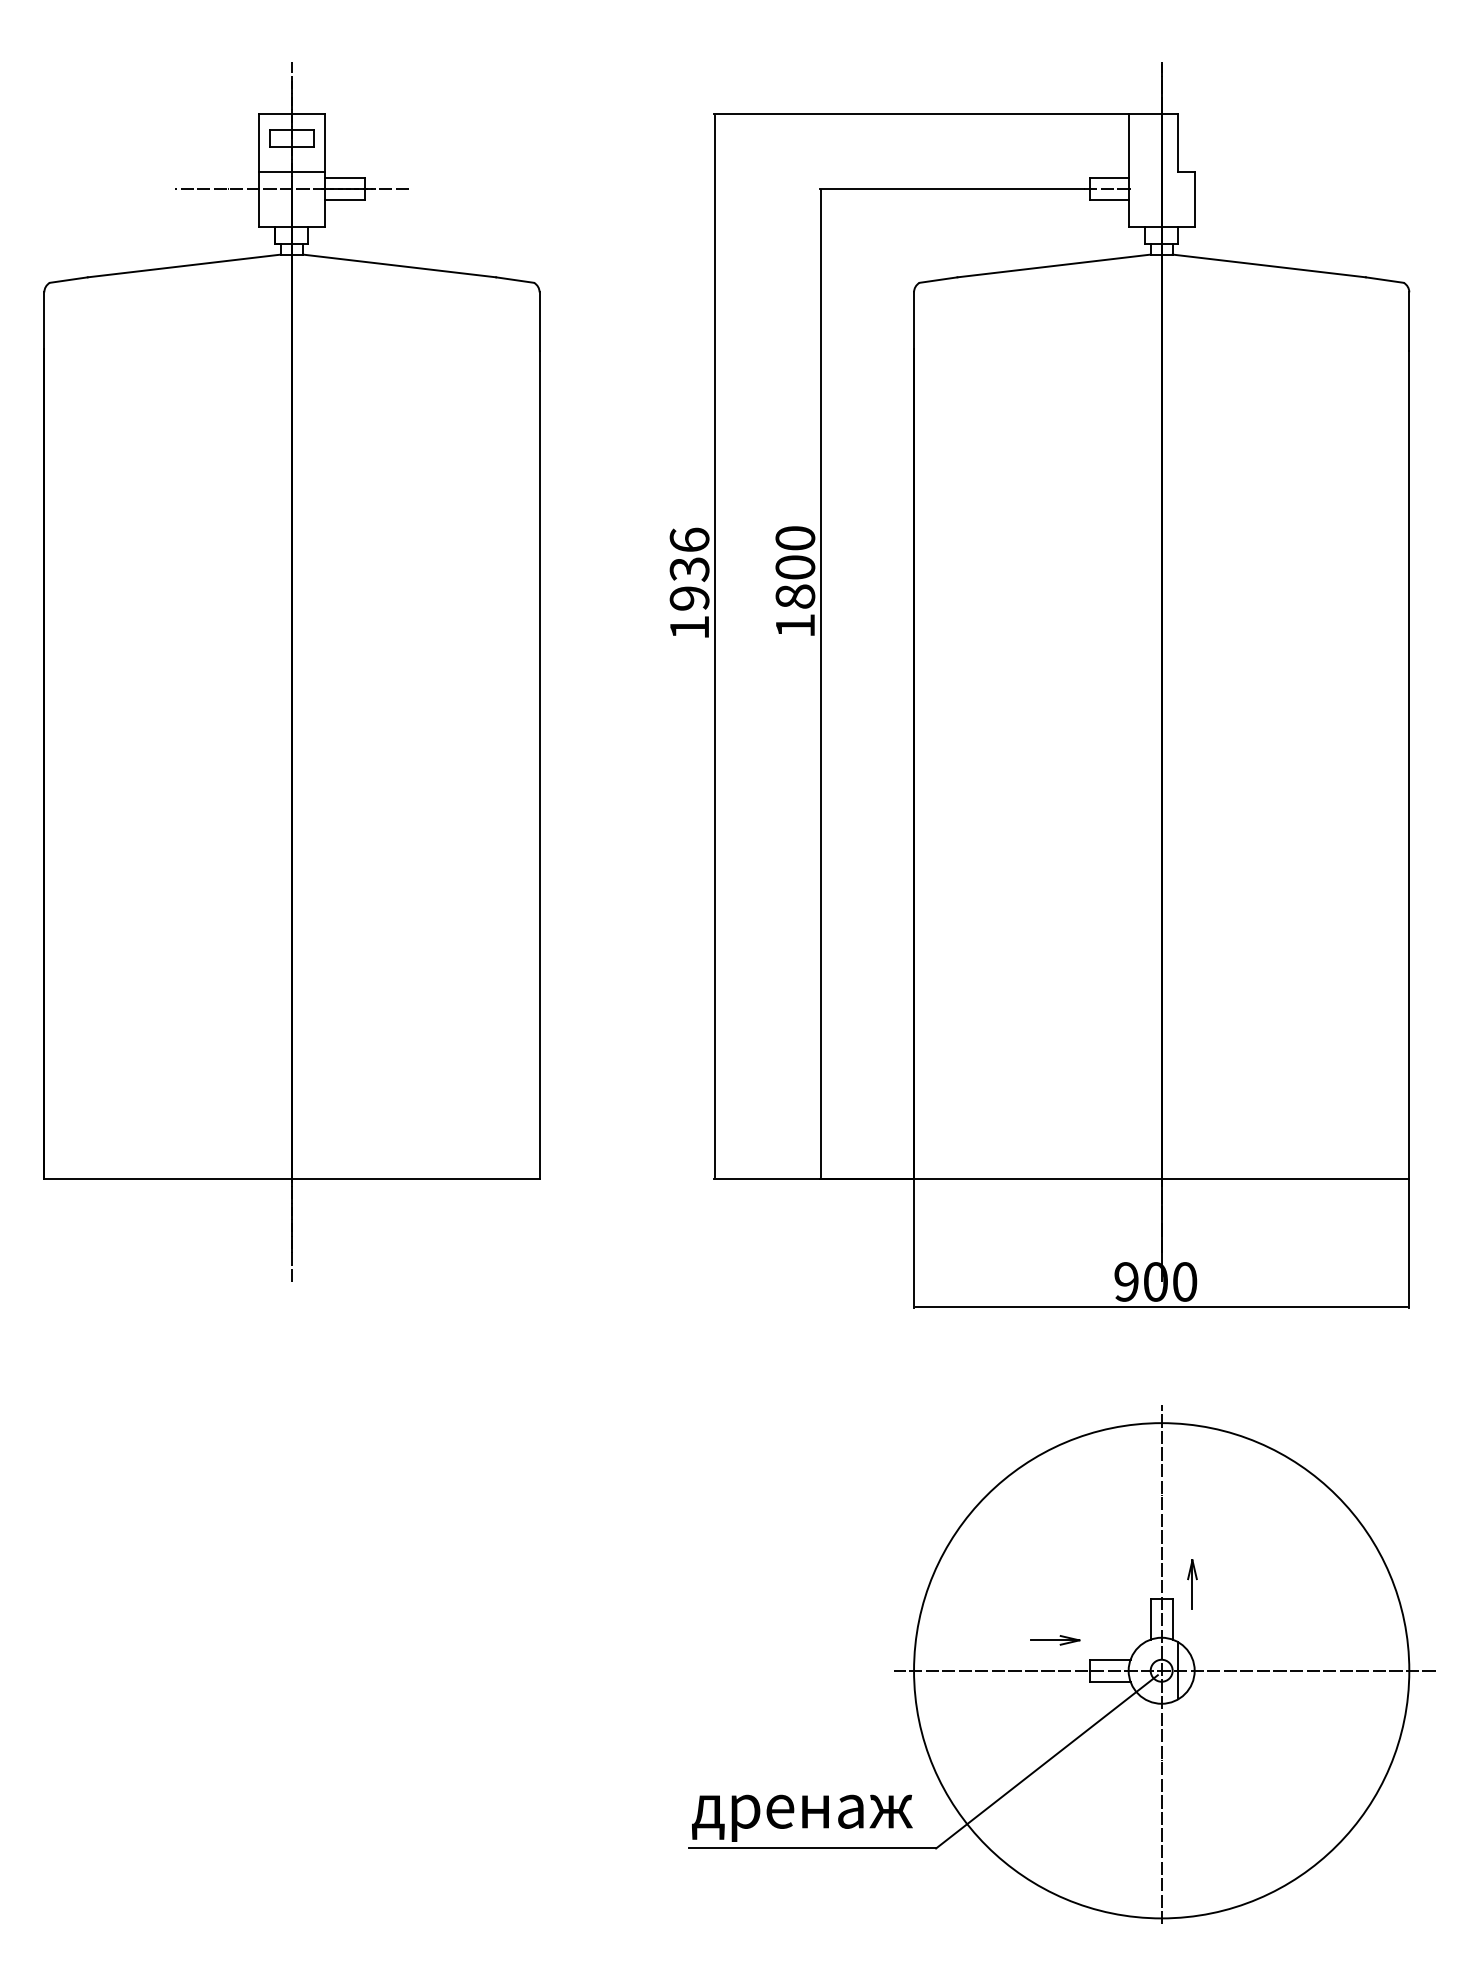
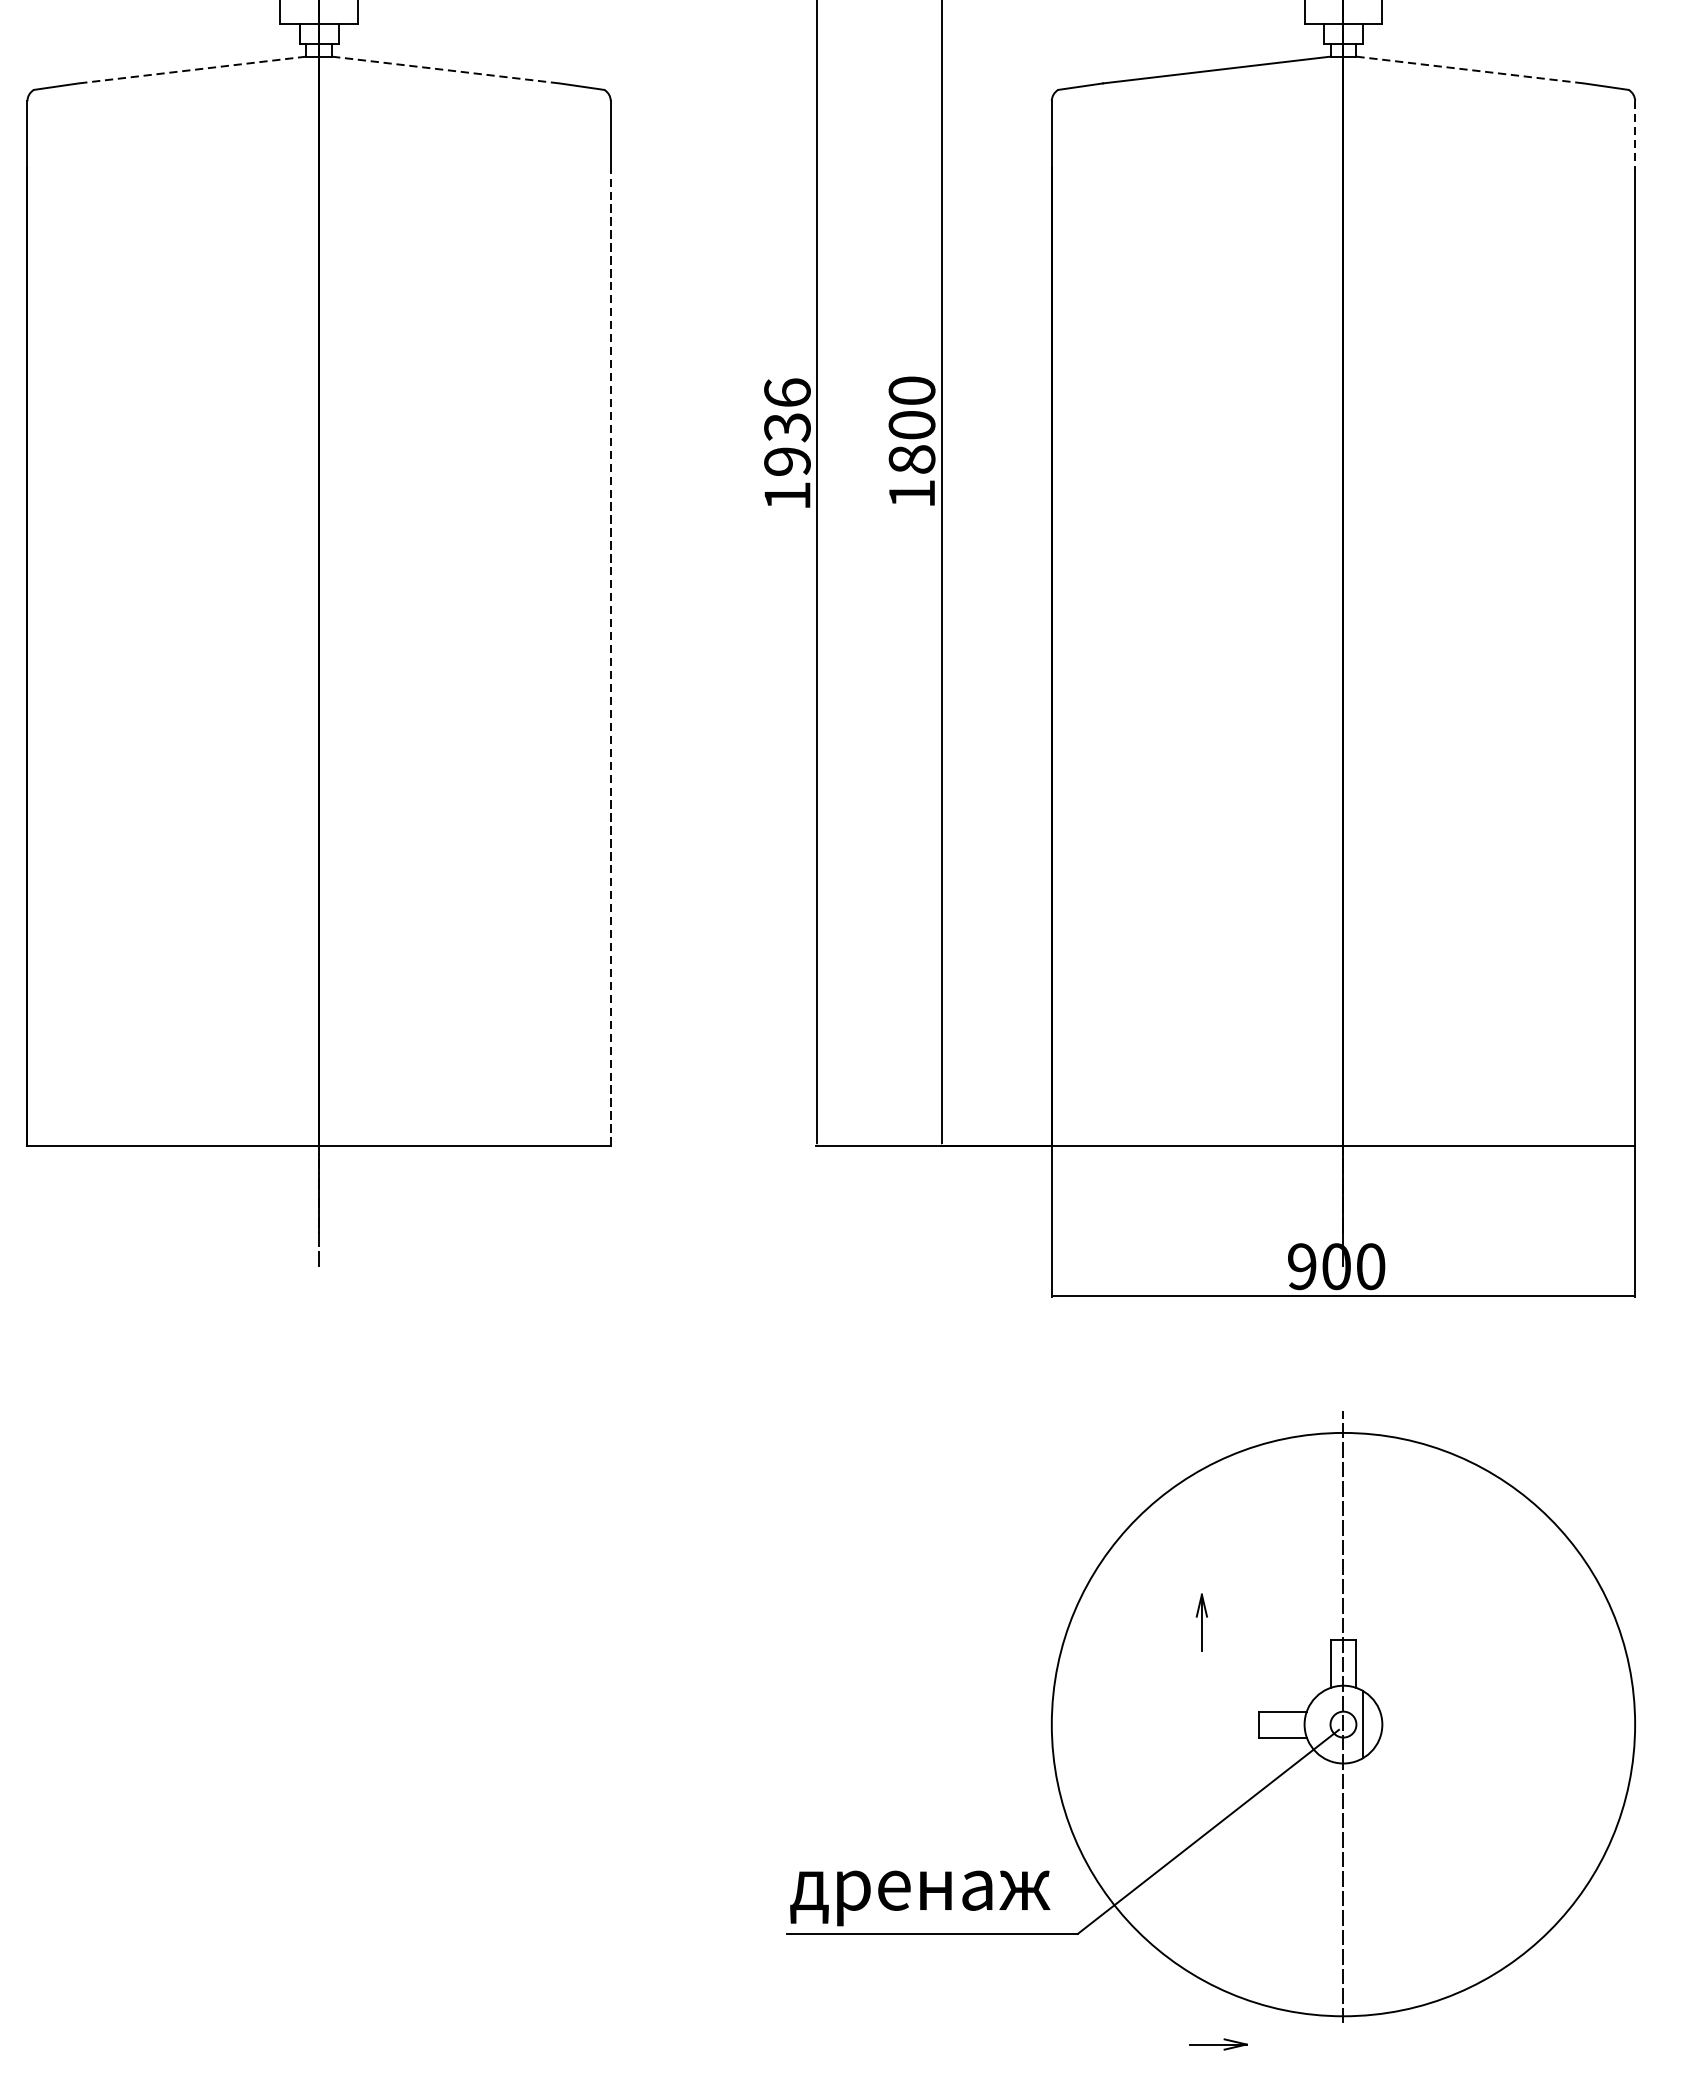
line: (183, 266) -> (191, 70), solid -> dashed
line: (400, 266) -> (446, 70), solid -> dashed
line: (1269, 266) -> (1470, 70), solid -> dashed
line: (1409, 322) -> (1635, 136), solid -> dashed
line: (539, 764) -> (610, 657), solid -> dashed
part: (1192, 1584) -> (1201, 1623), moved
part: (1055, 1640) -> (1218, 2044), moved
line: (1164, 1670) -> (1346, 1724), removed

